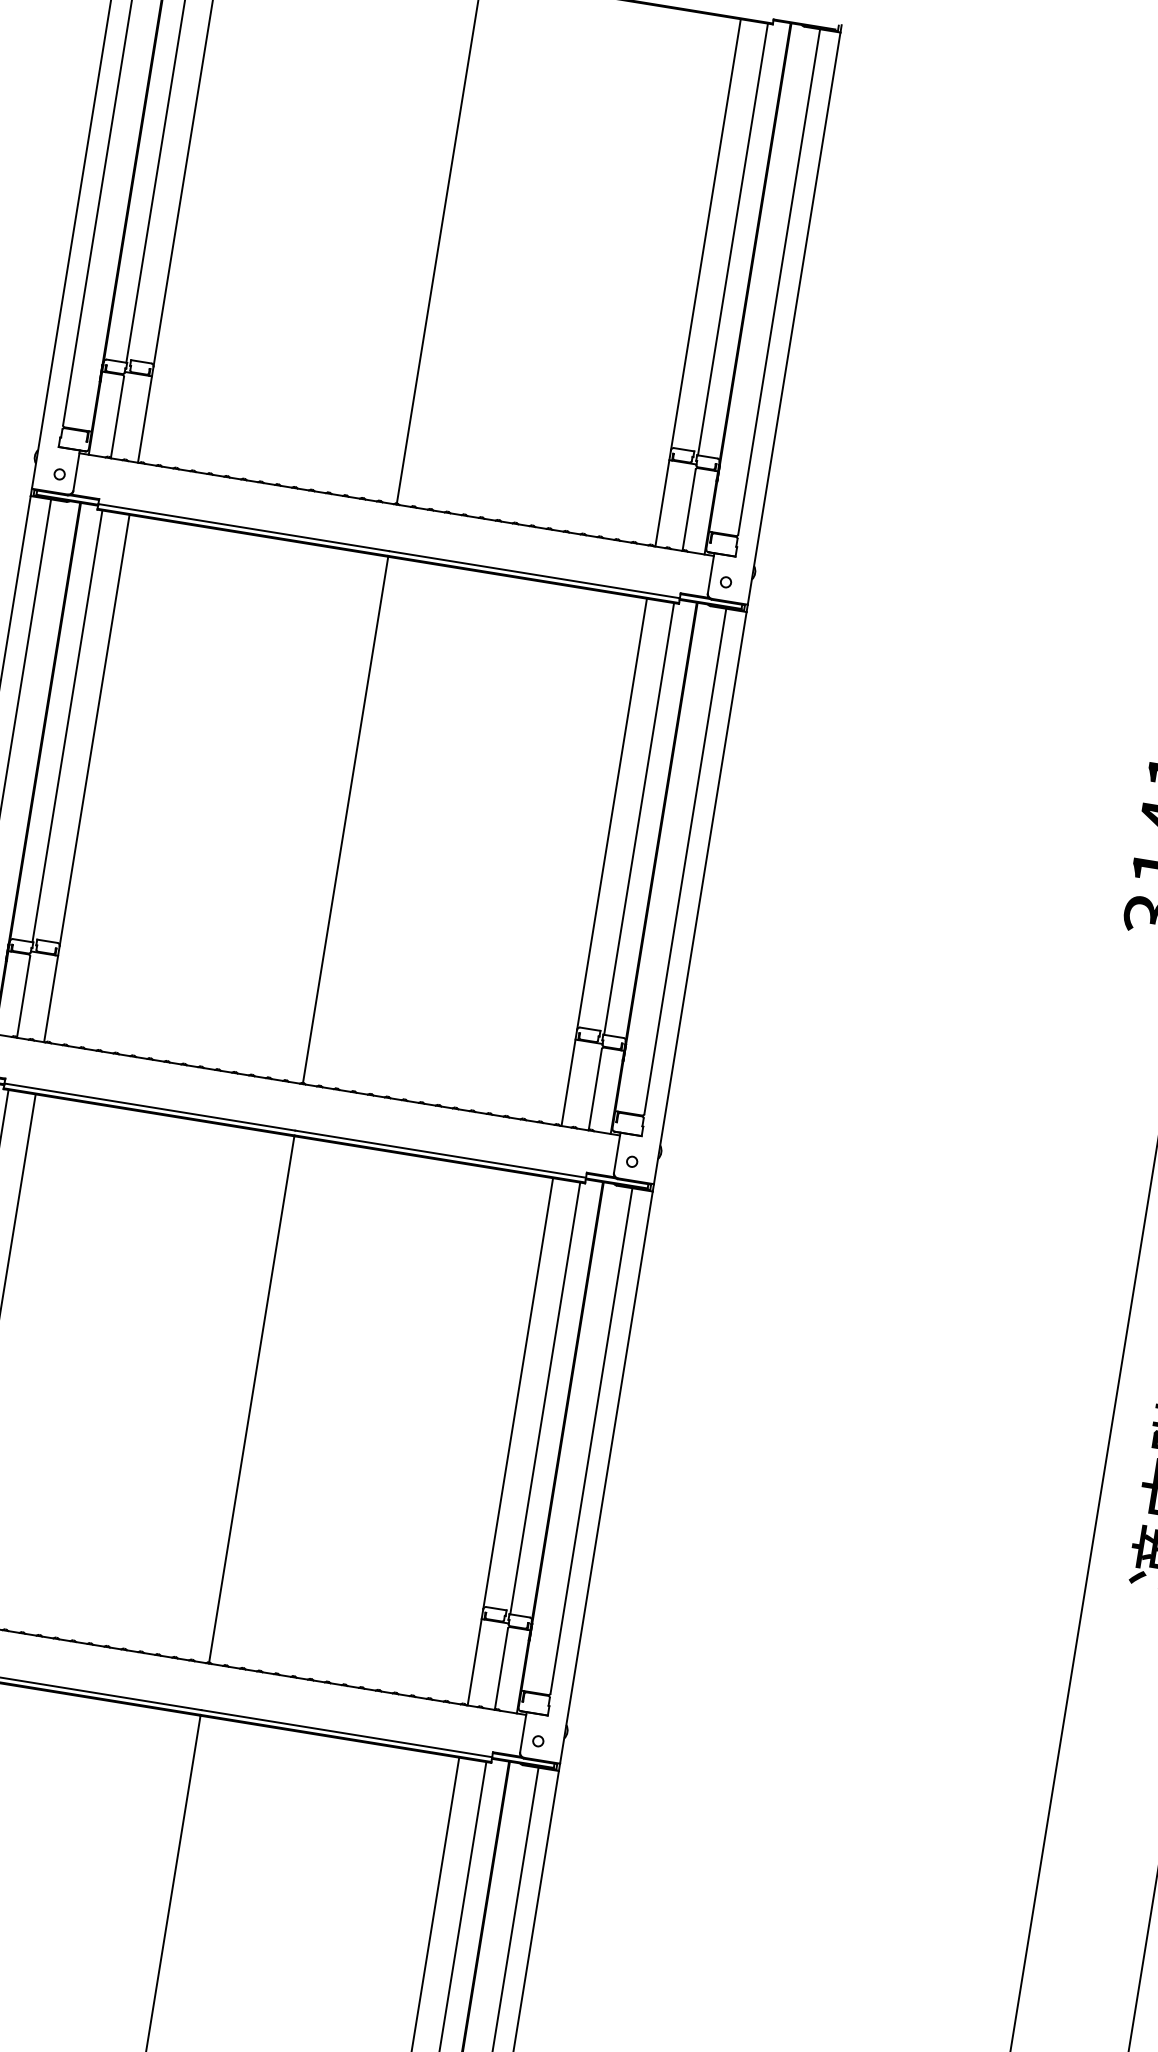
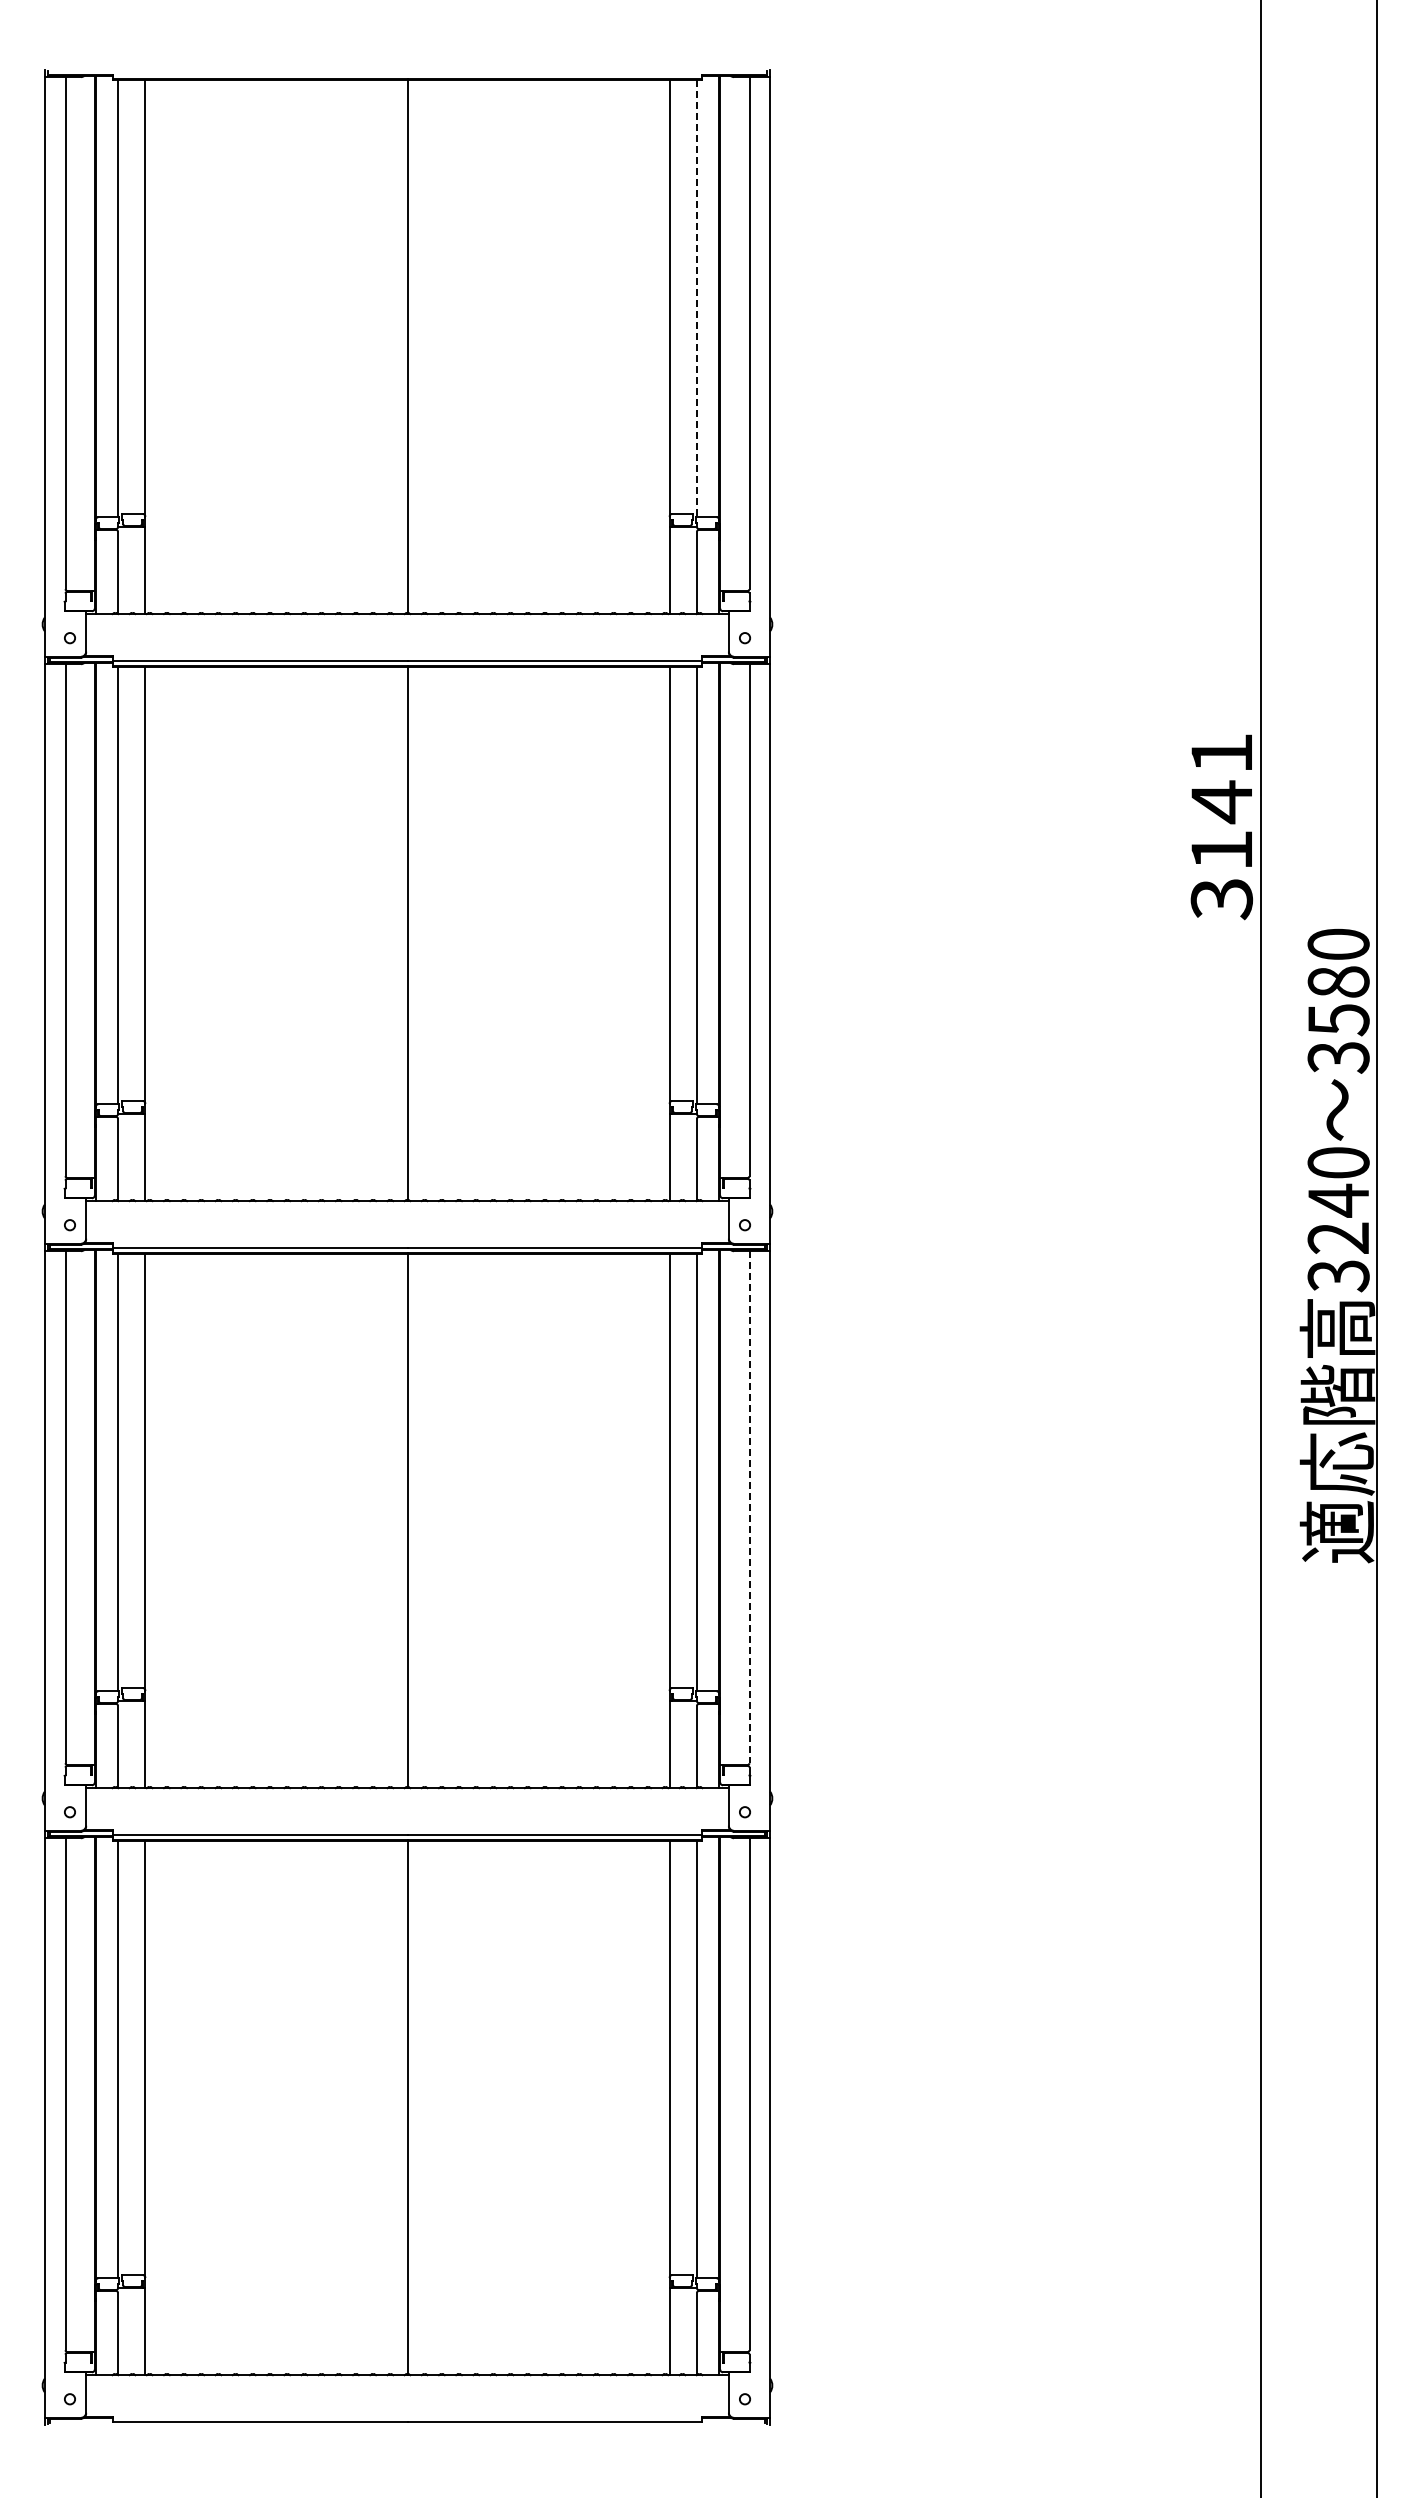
line: (733, 239) -> (697, 298), solid -> dashed
line: (591, 1441) -> (749, 1507), solid -> dashed

